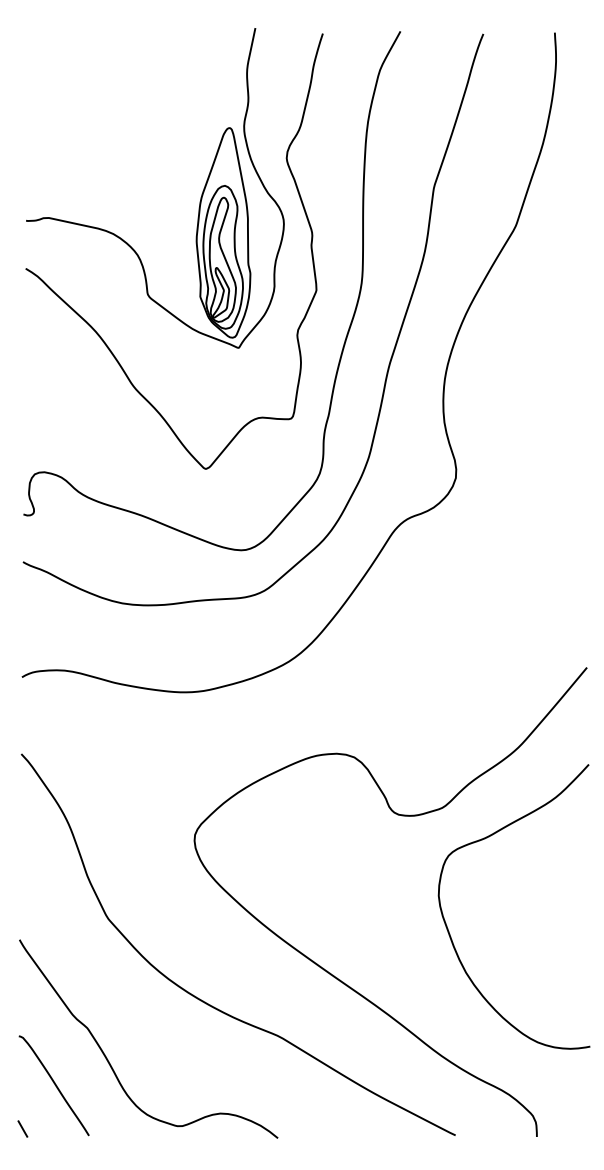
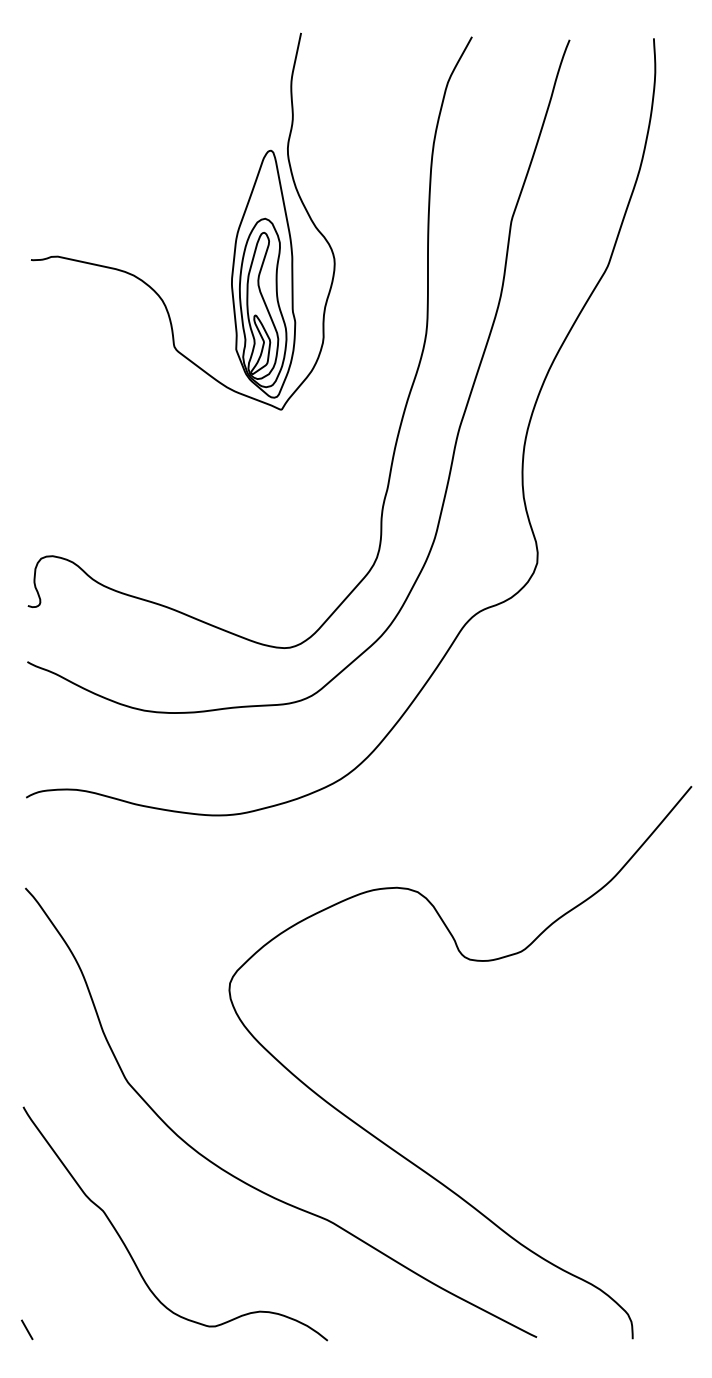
curve: (95, 329) -> (112, 388), removed
curve: (449, 930) -> (529, 1096), removed
curve: (54, 1084) -> (64, 1277), removed

